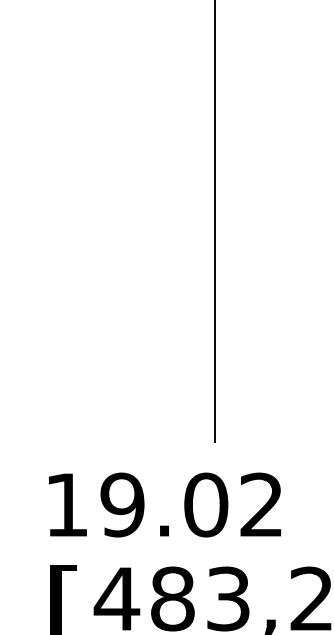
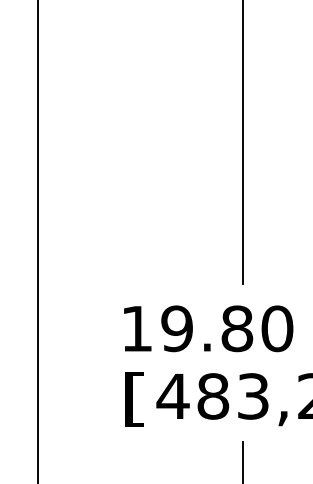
text: (234, 504) -> (257, 328), 19.02 -> 19.80

